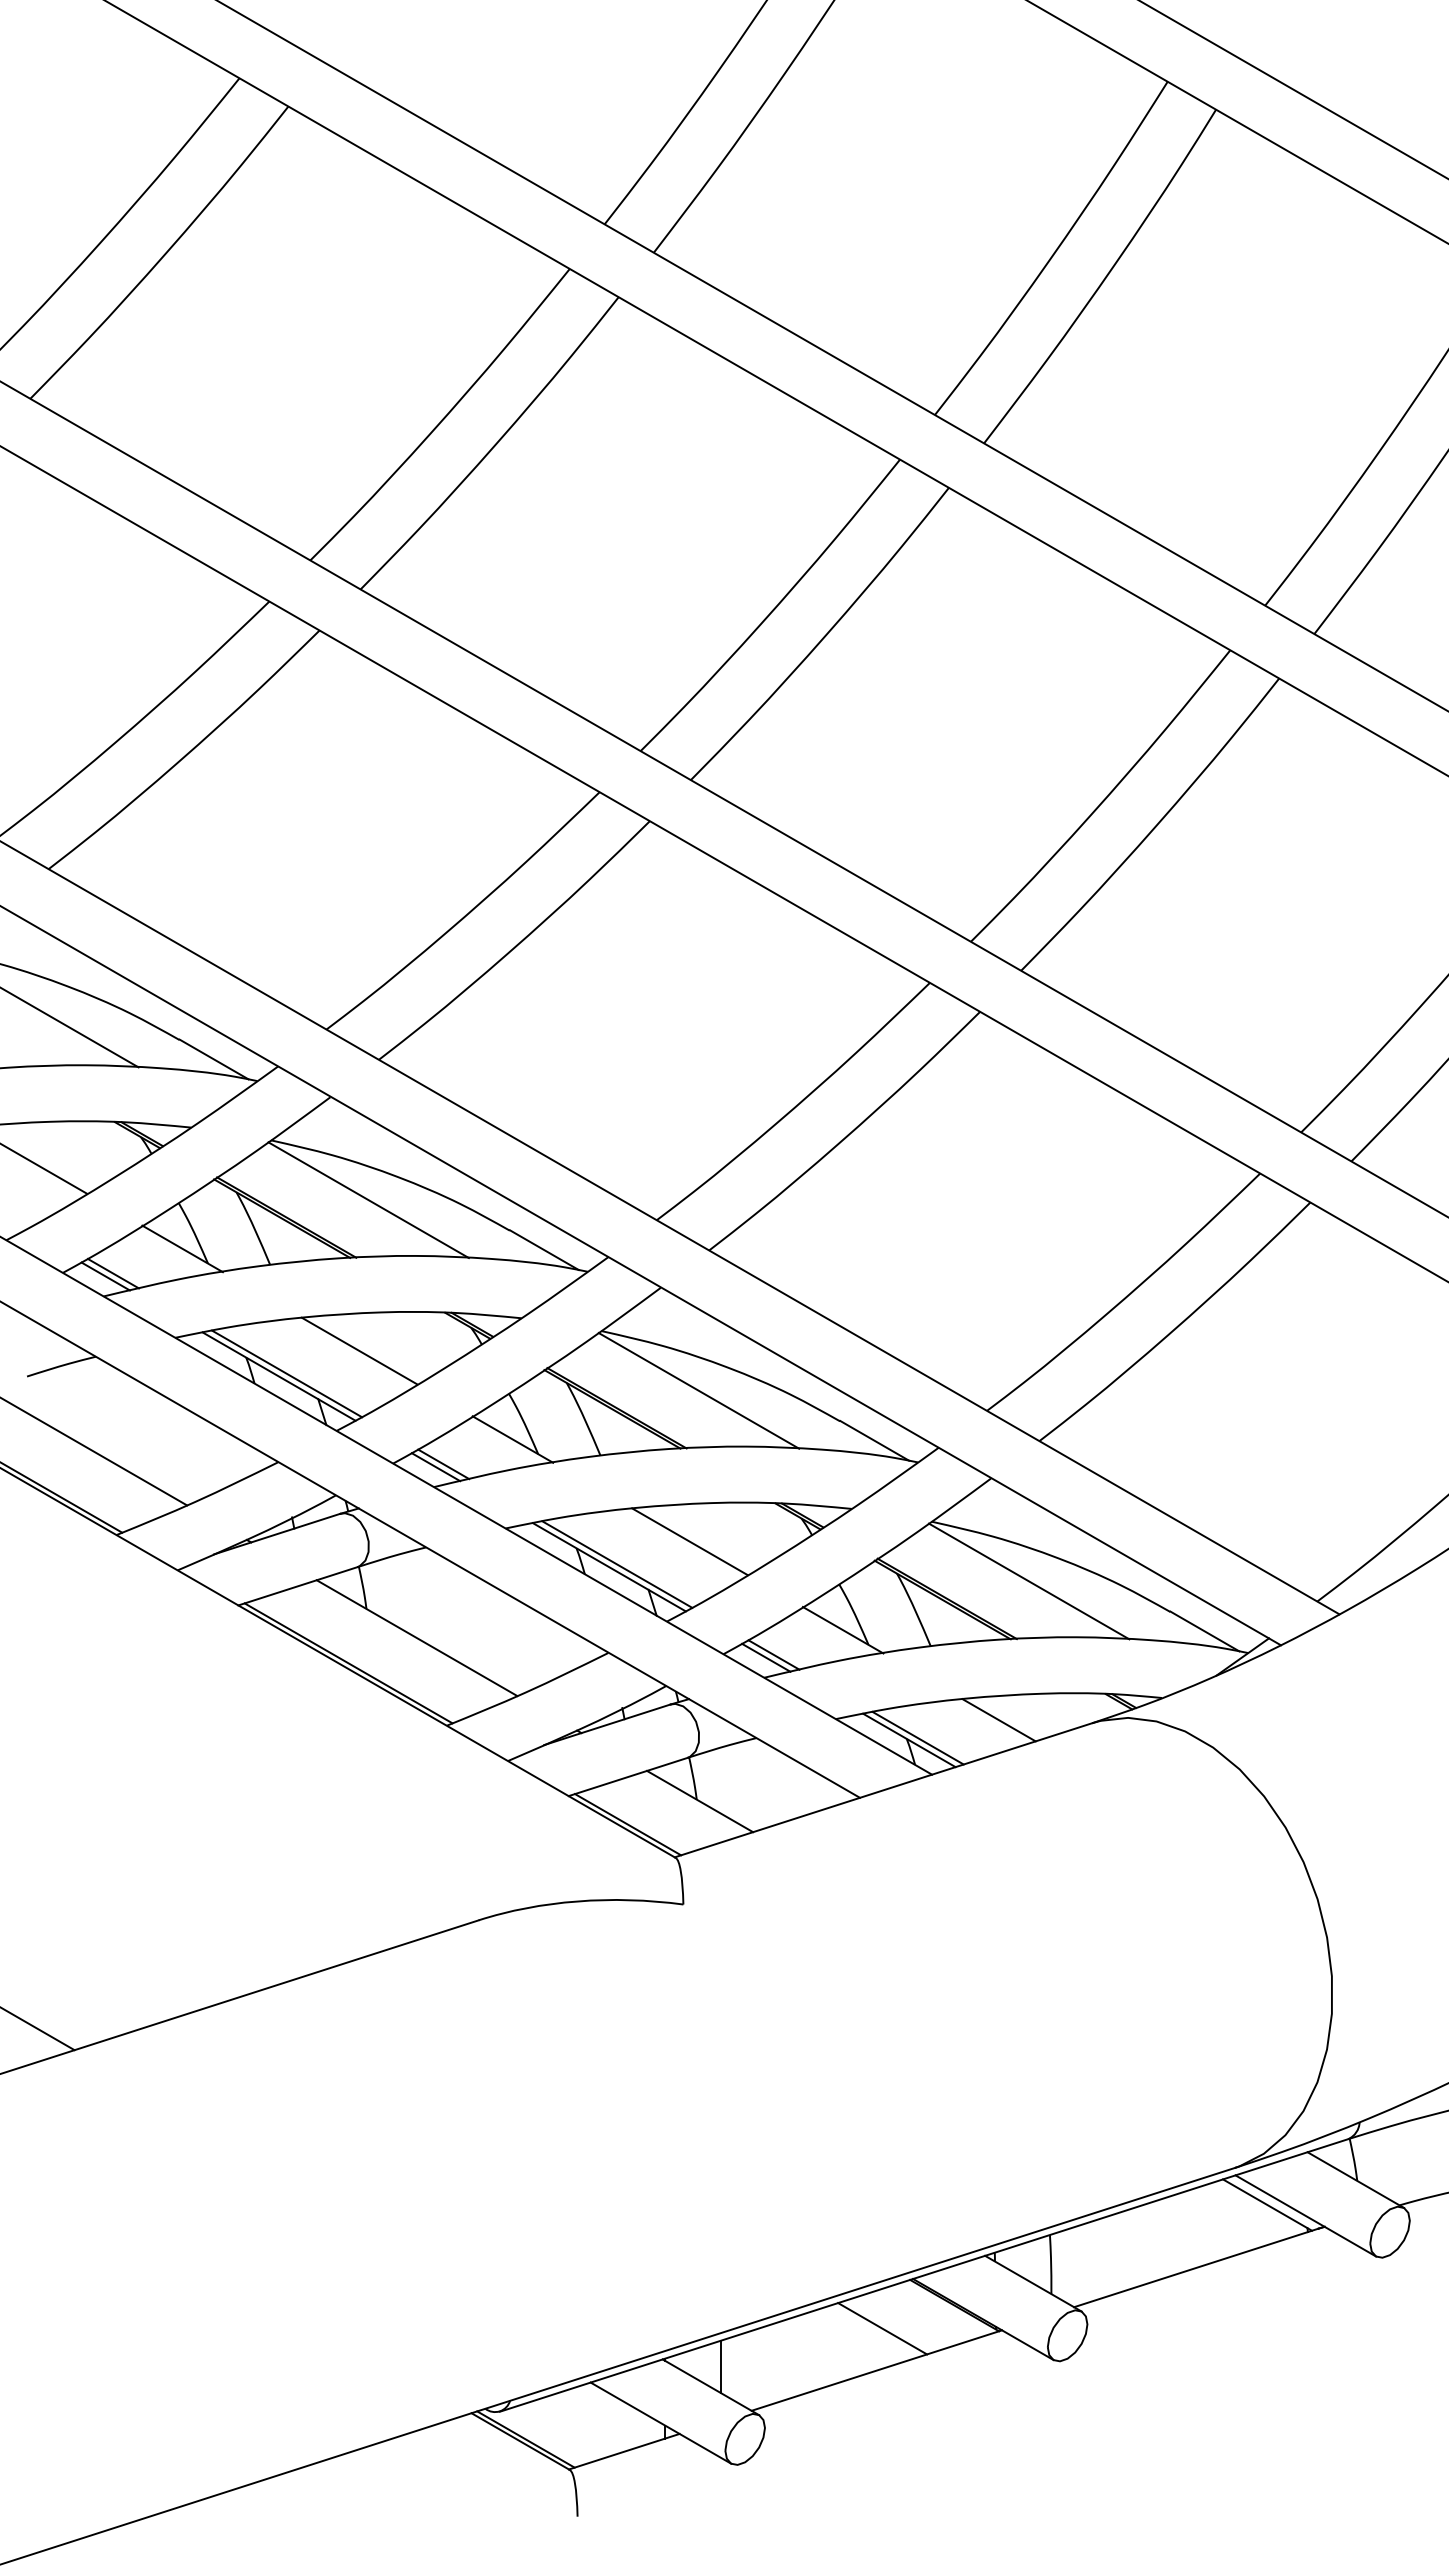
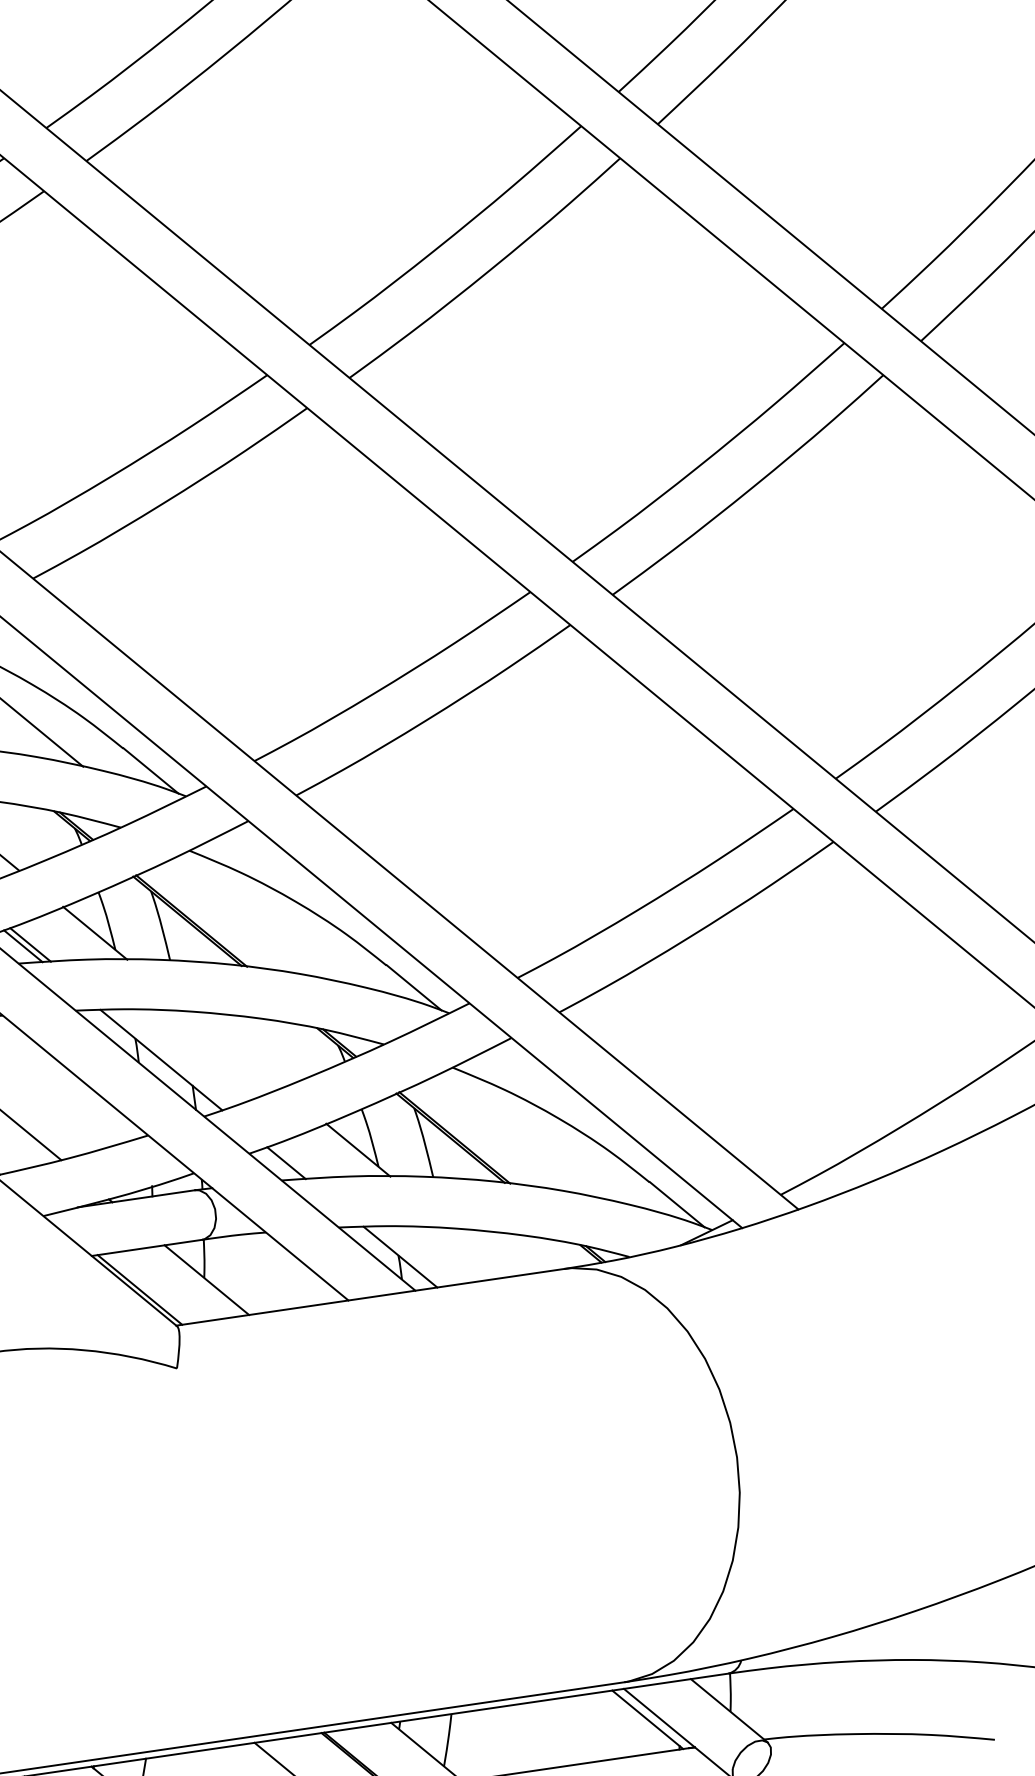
line: (698, 1390) -> (266, 917), removed
line: (689, 1541) -> (235, 1049), removed
line: (617, 1564) -> (169, 1058), removed
line: (1028, 1581) -> (529, 1134), removed
line: (773, 1654) -> (293, 1161), removed
line: (998, 1720) -> (482, 1252), removed
line: (917, 1737) -> (408, 1255), removed

